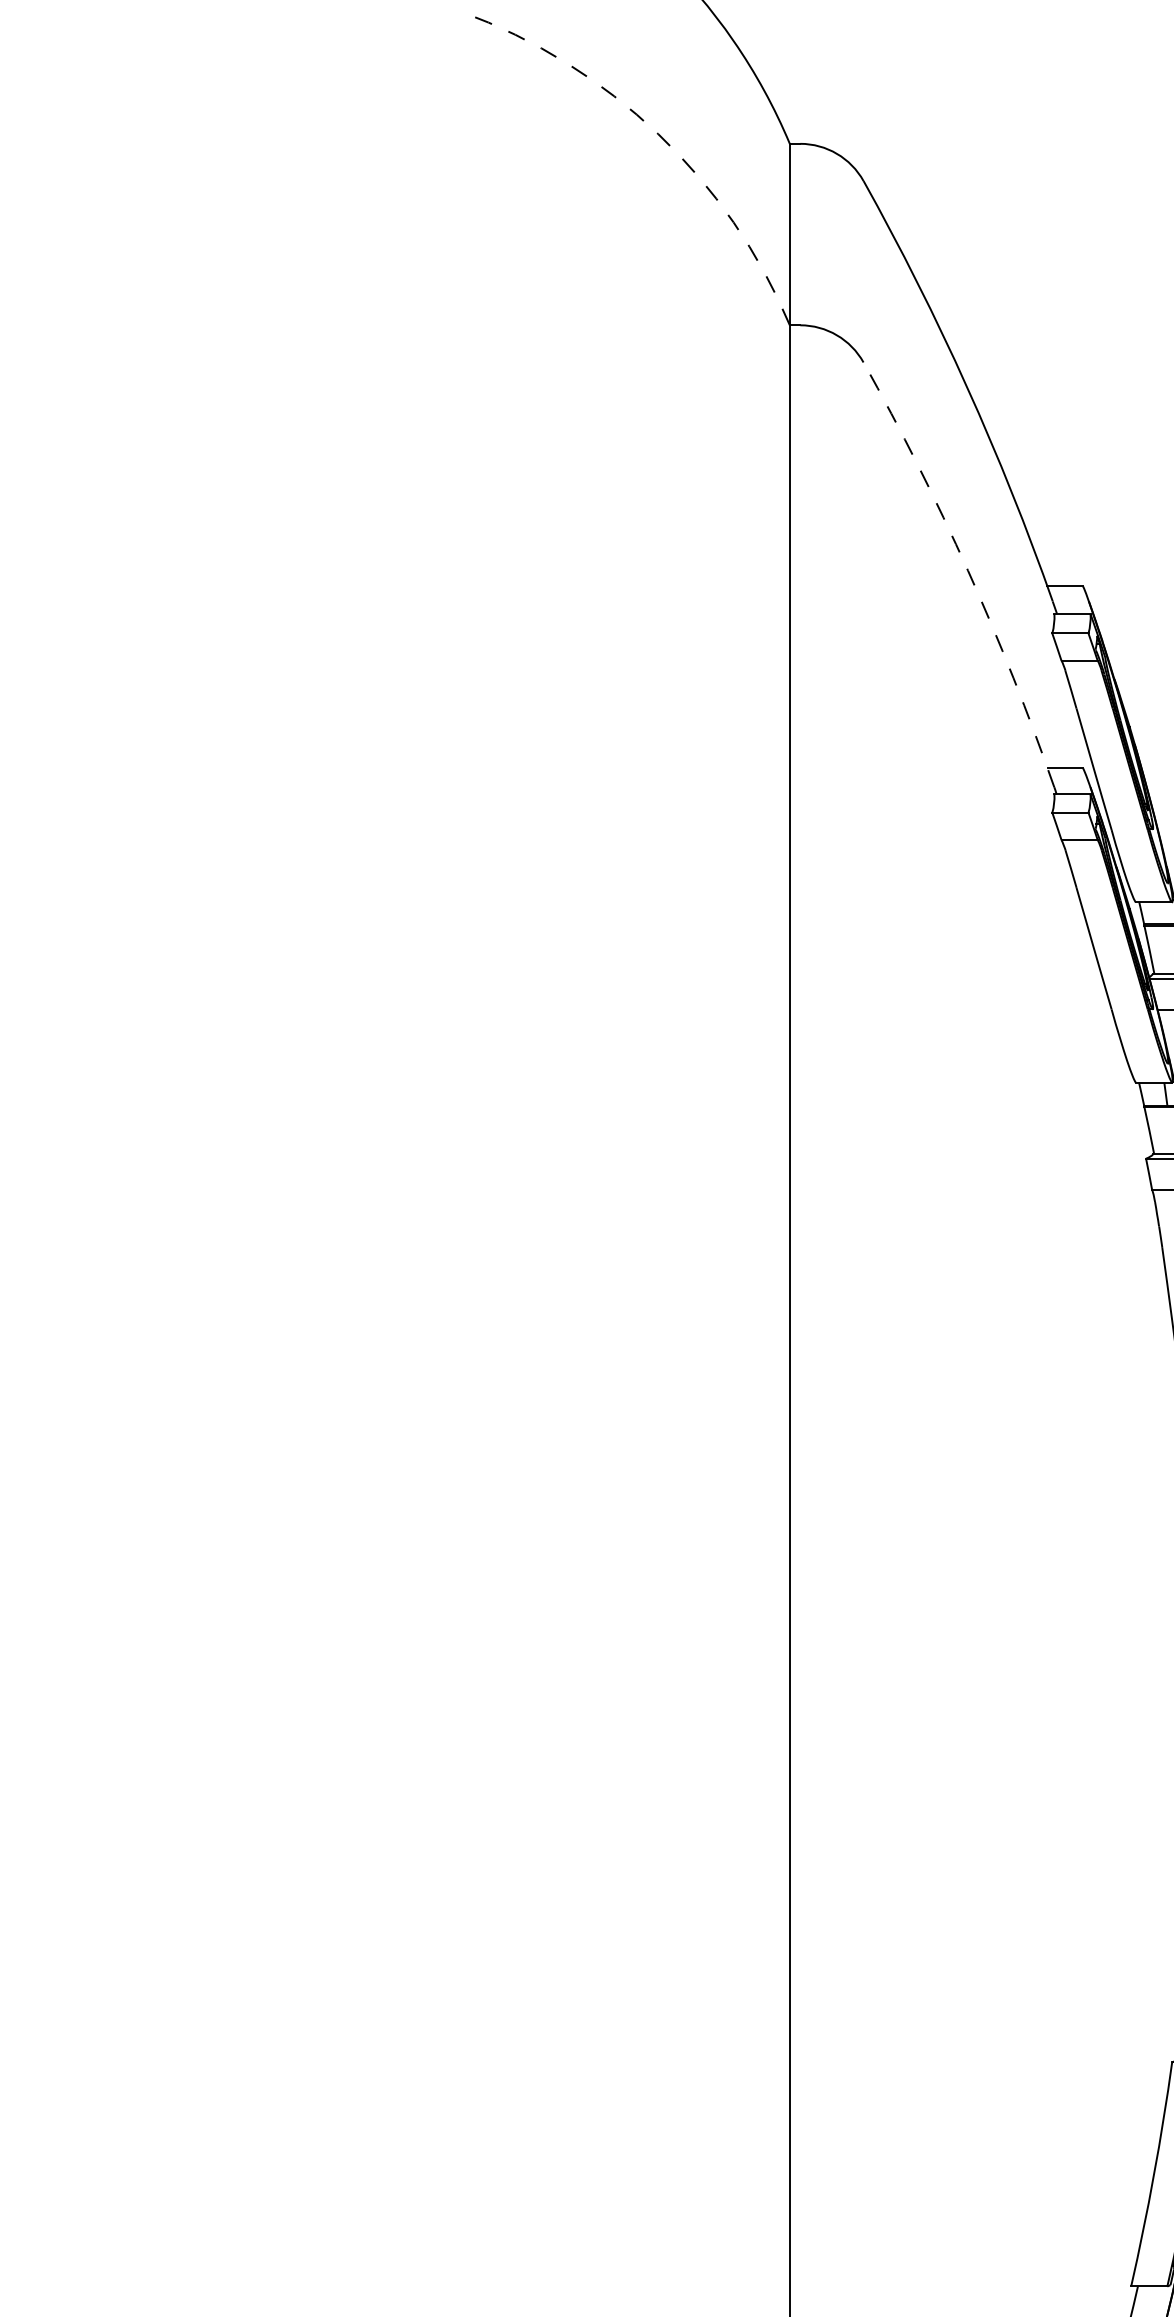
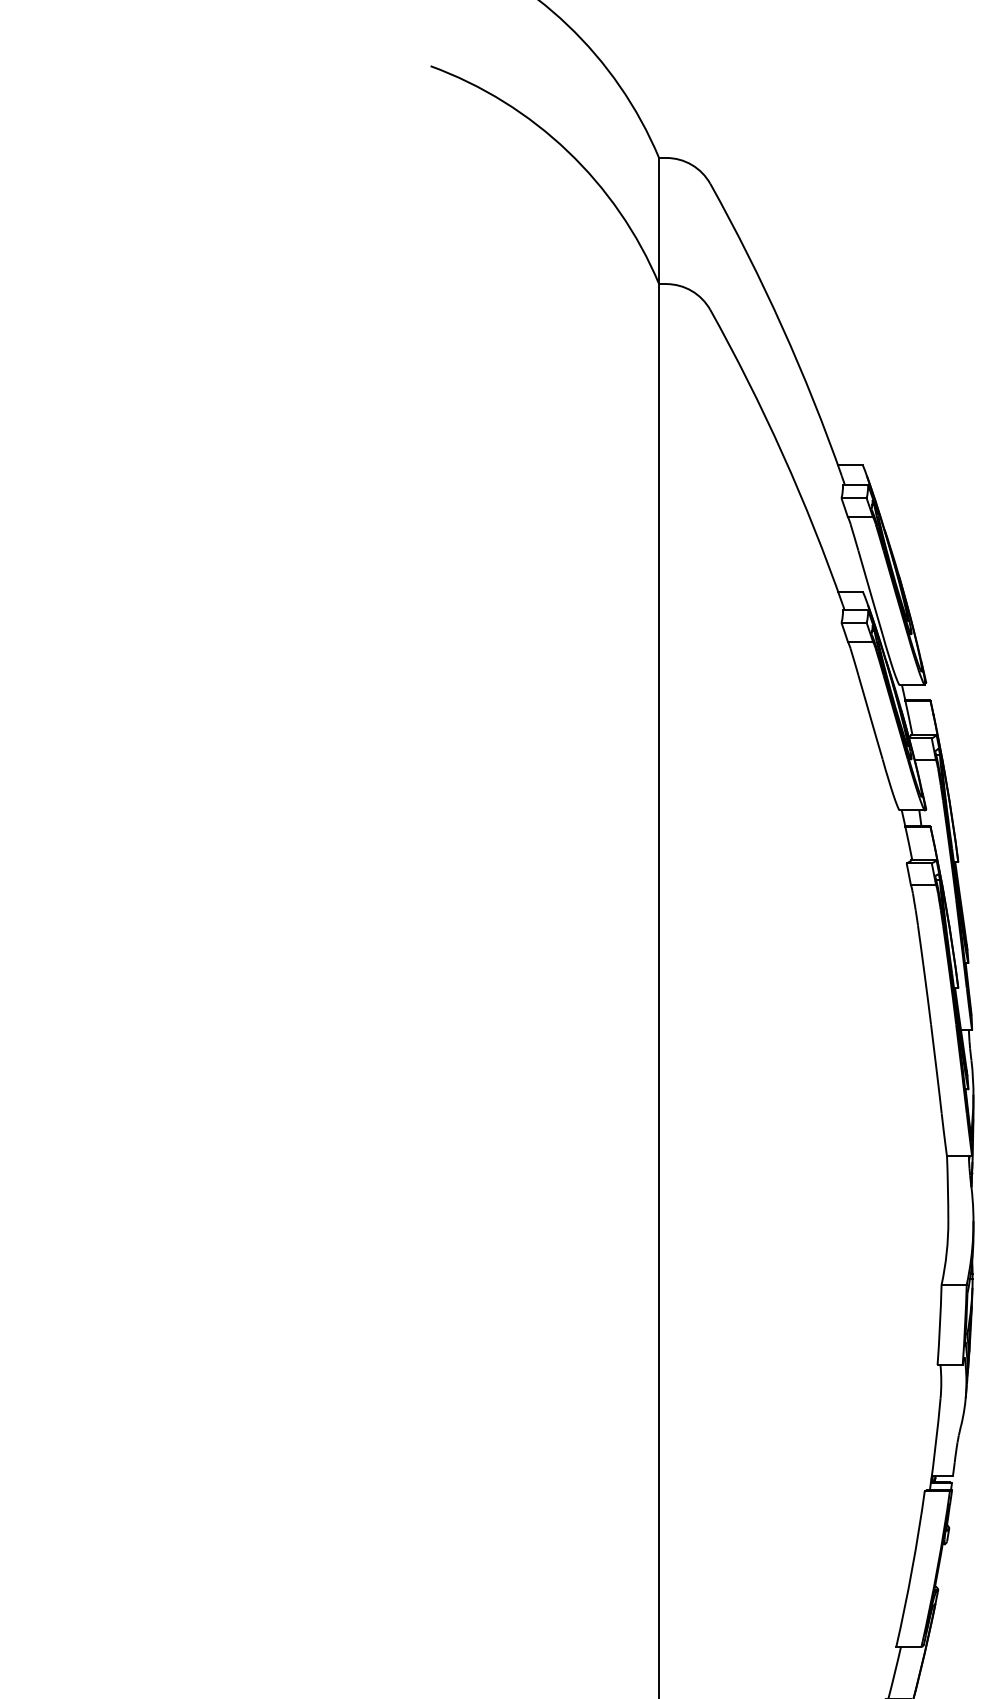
arc: (658, 134) -> (567, 151), dashed -> solid
arc: (967, 570) -> (782, 454), dashed -> solid

